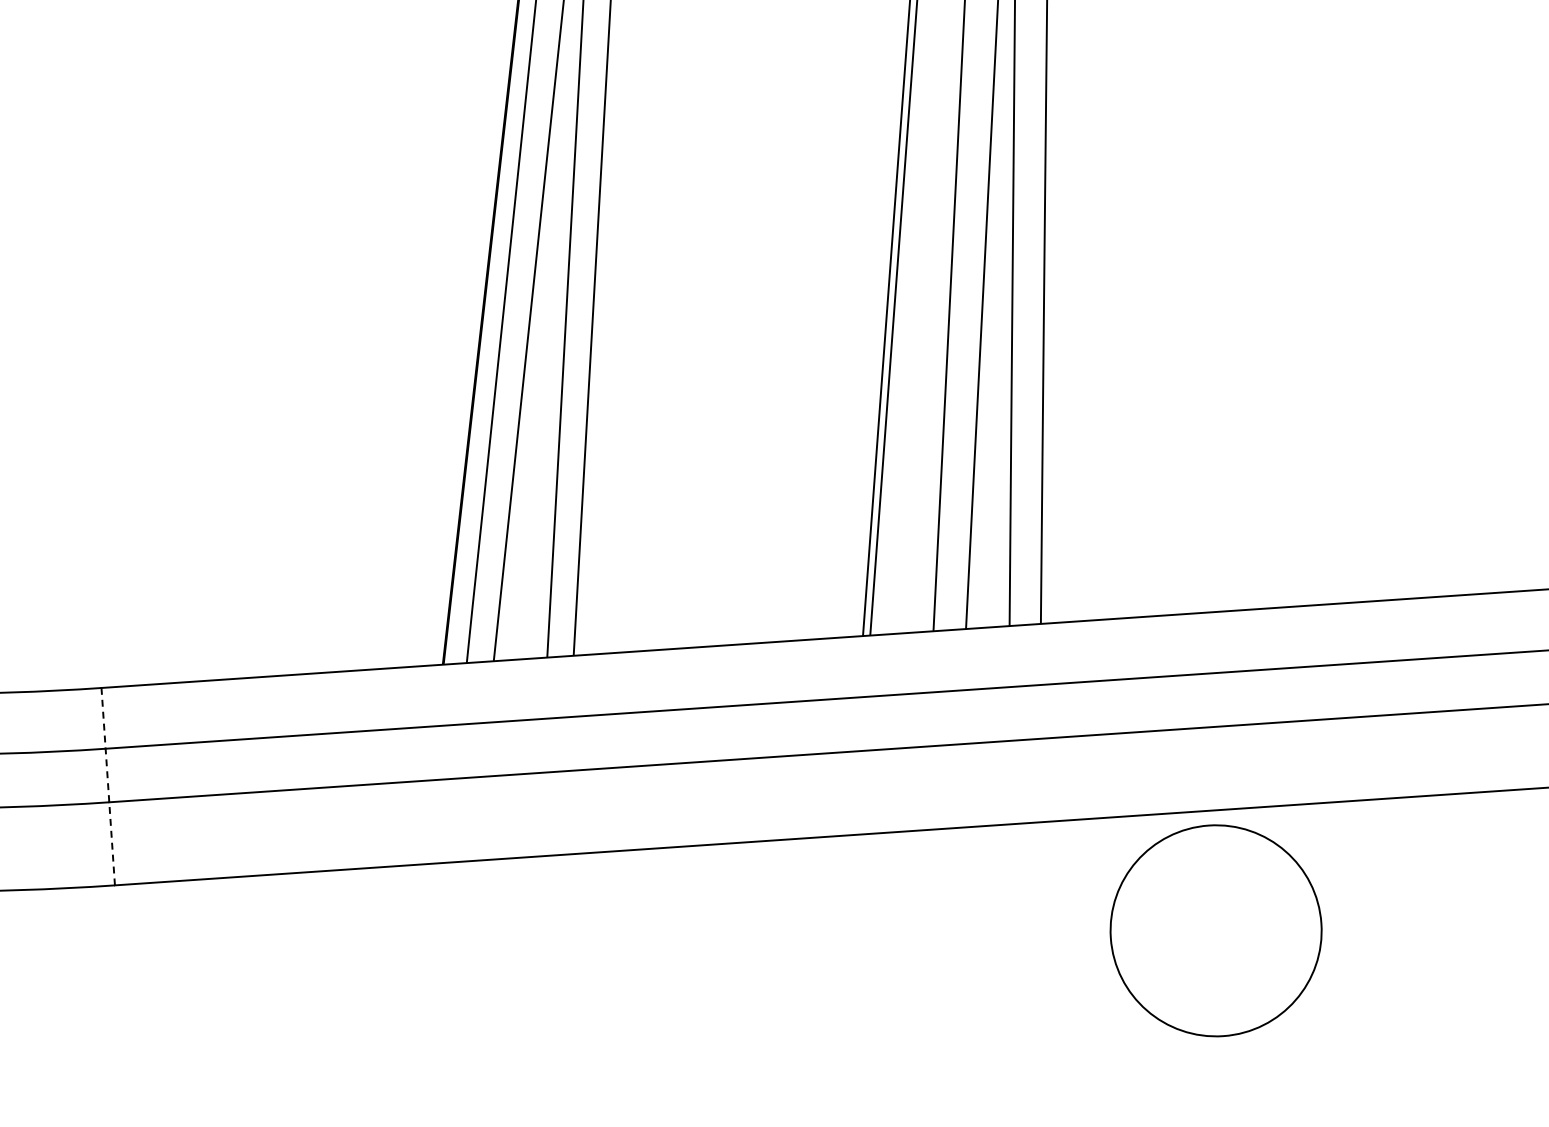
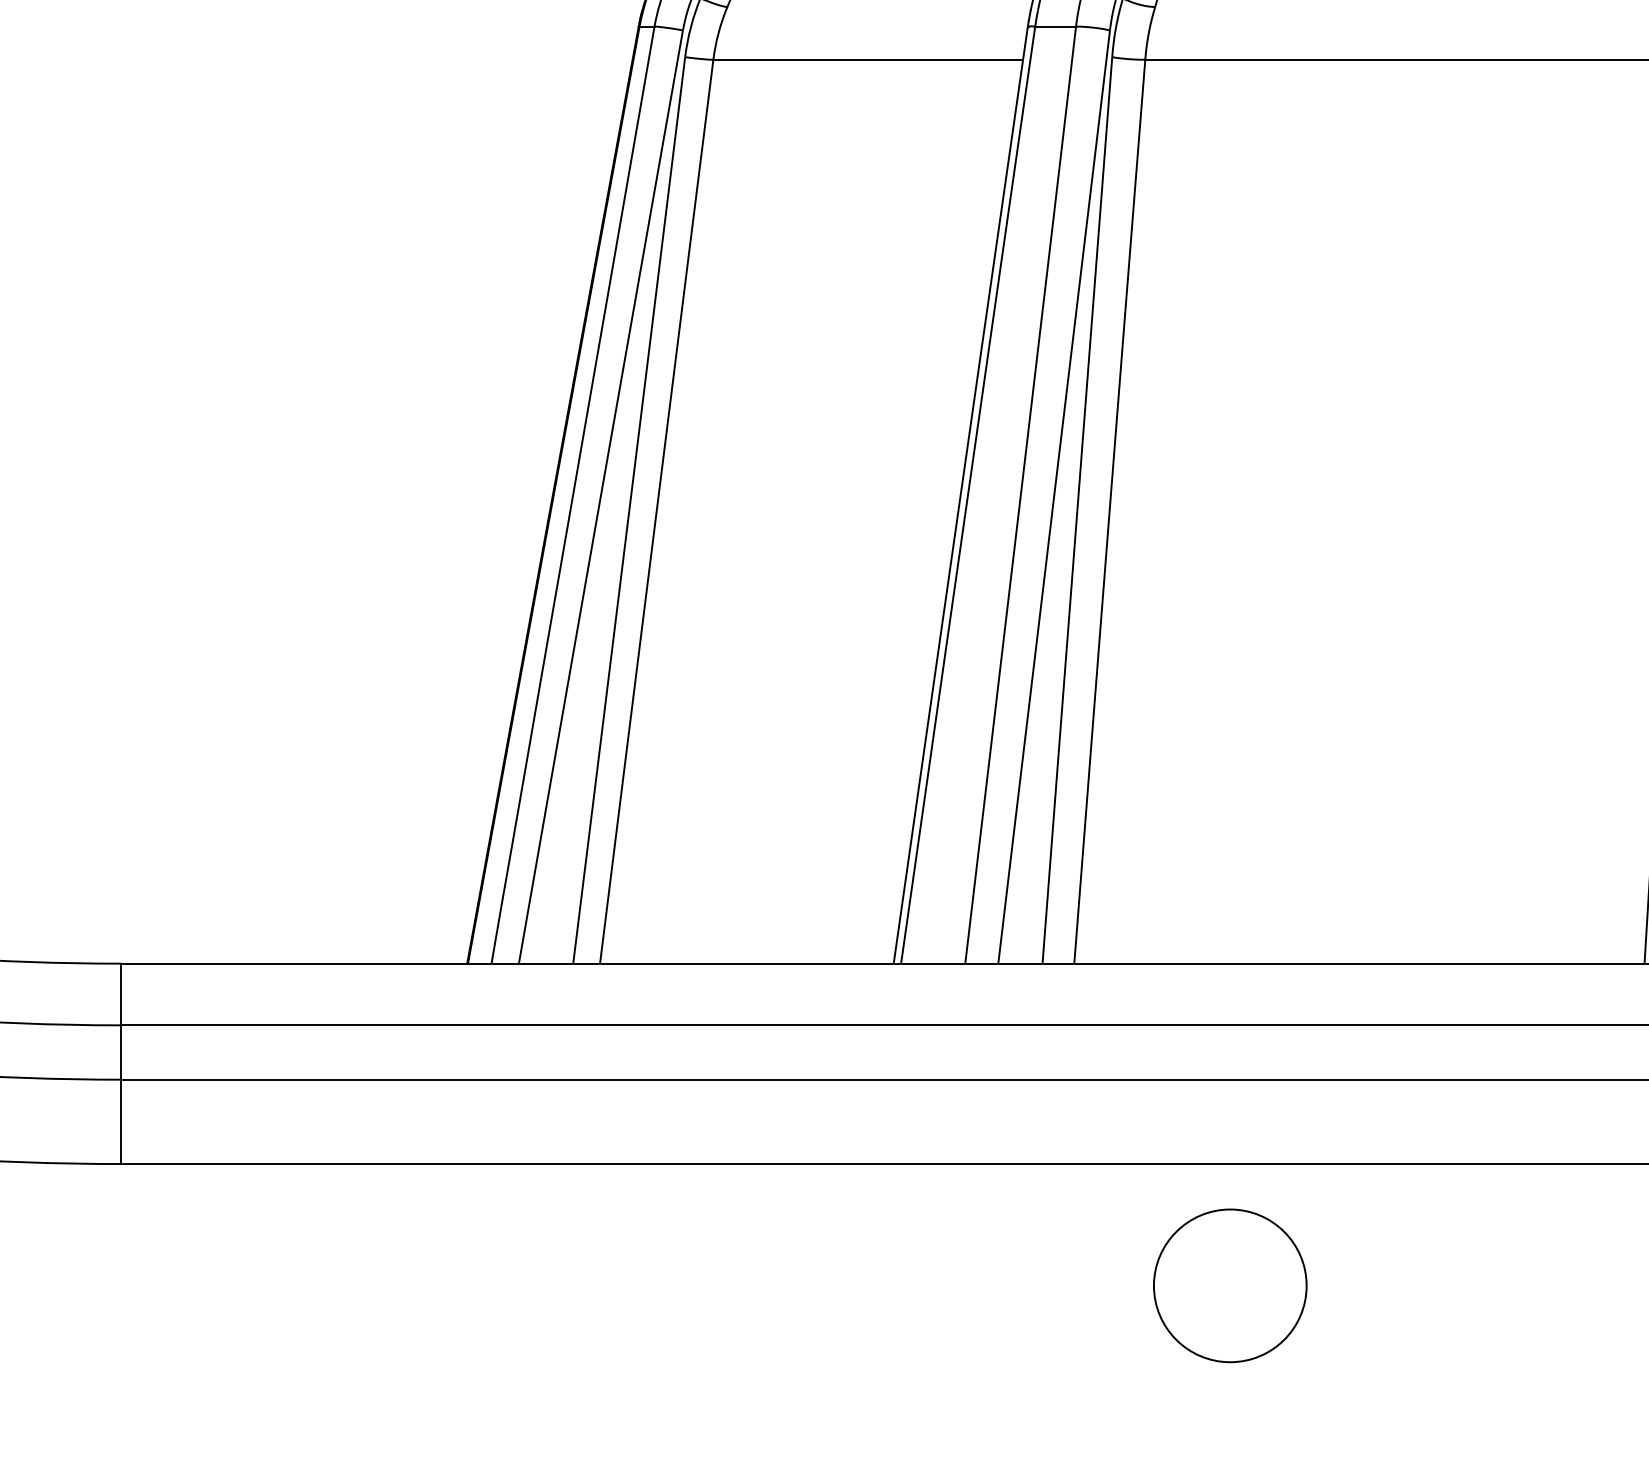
line: (107, 786) -> (120, 1063), dashed -> solid
circle: (1216, 930) -> (1230, 1285), size x0.71

